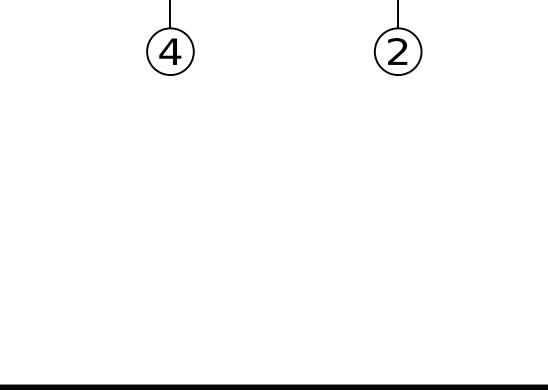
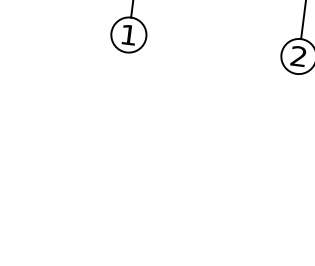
text: (170, 51) -> (128, 34), 4 -> 1

